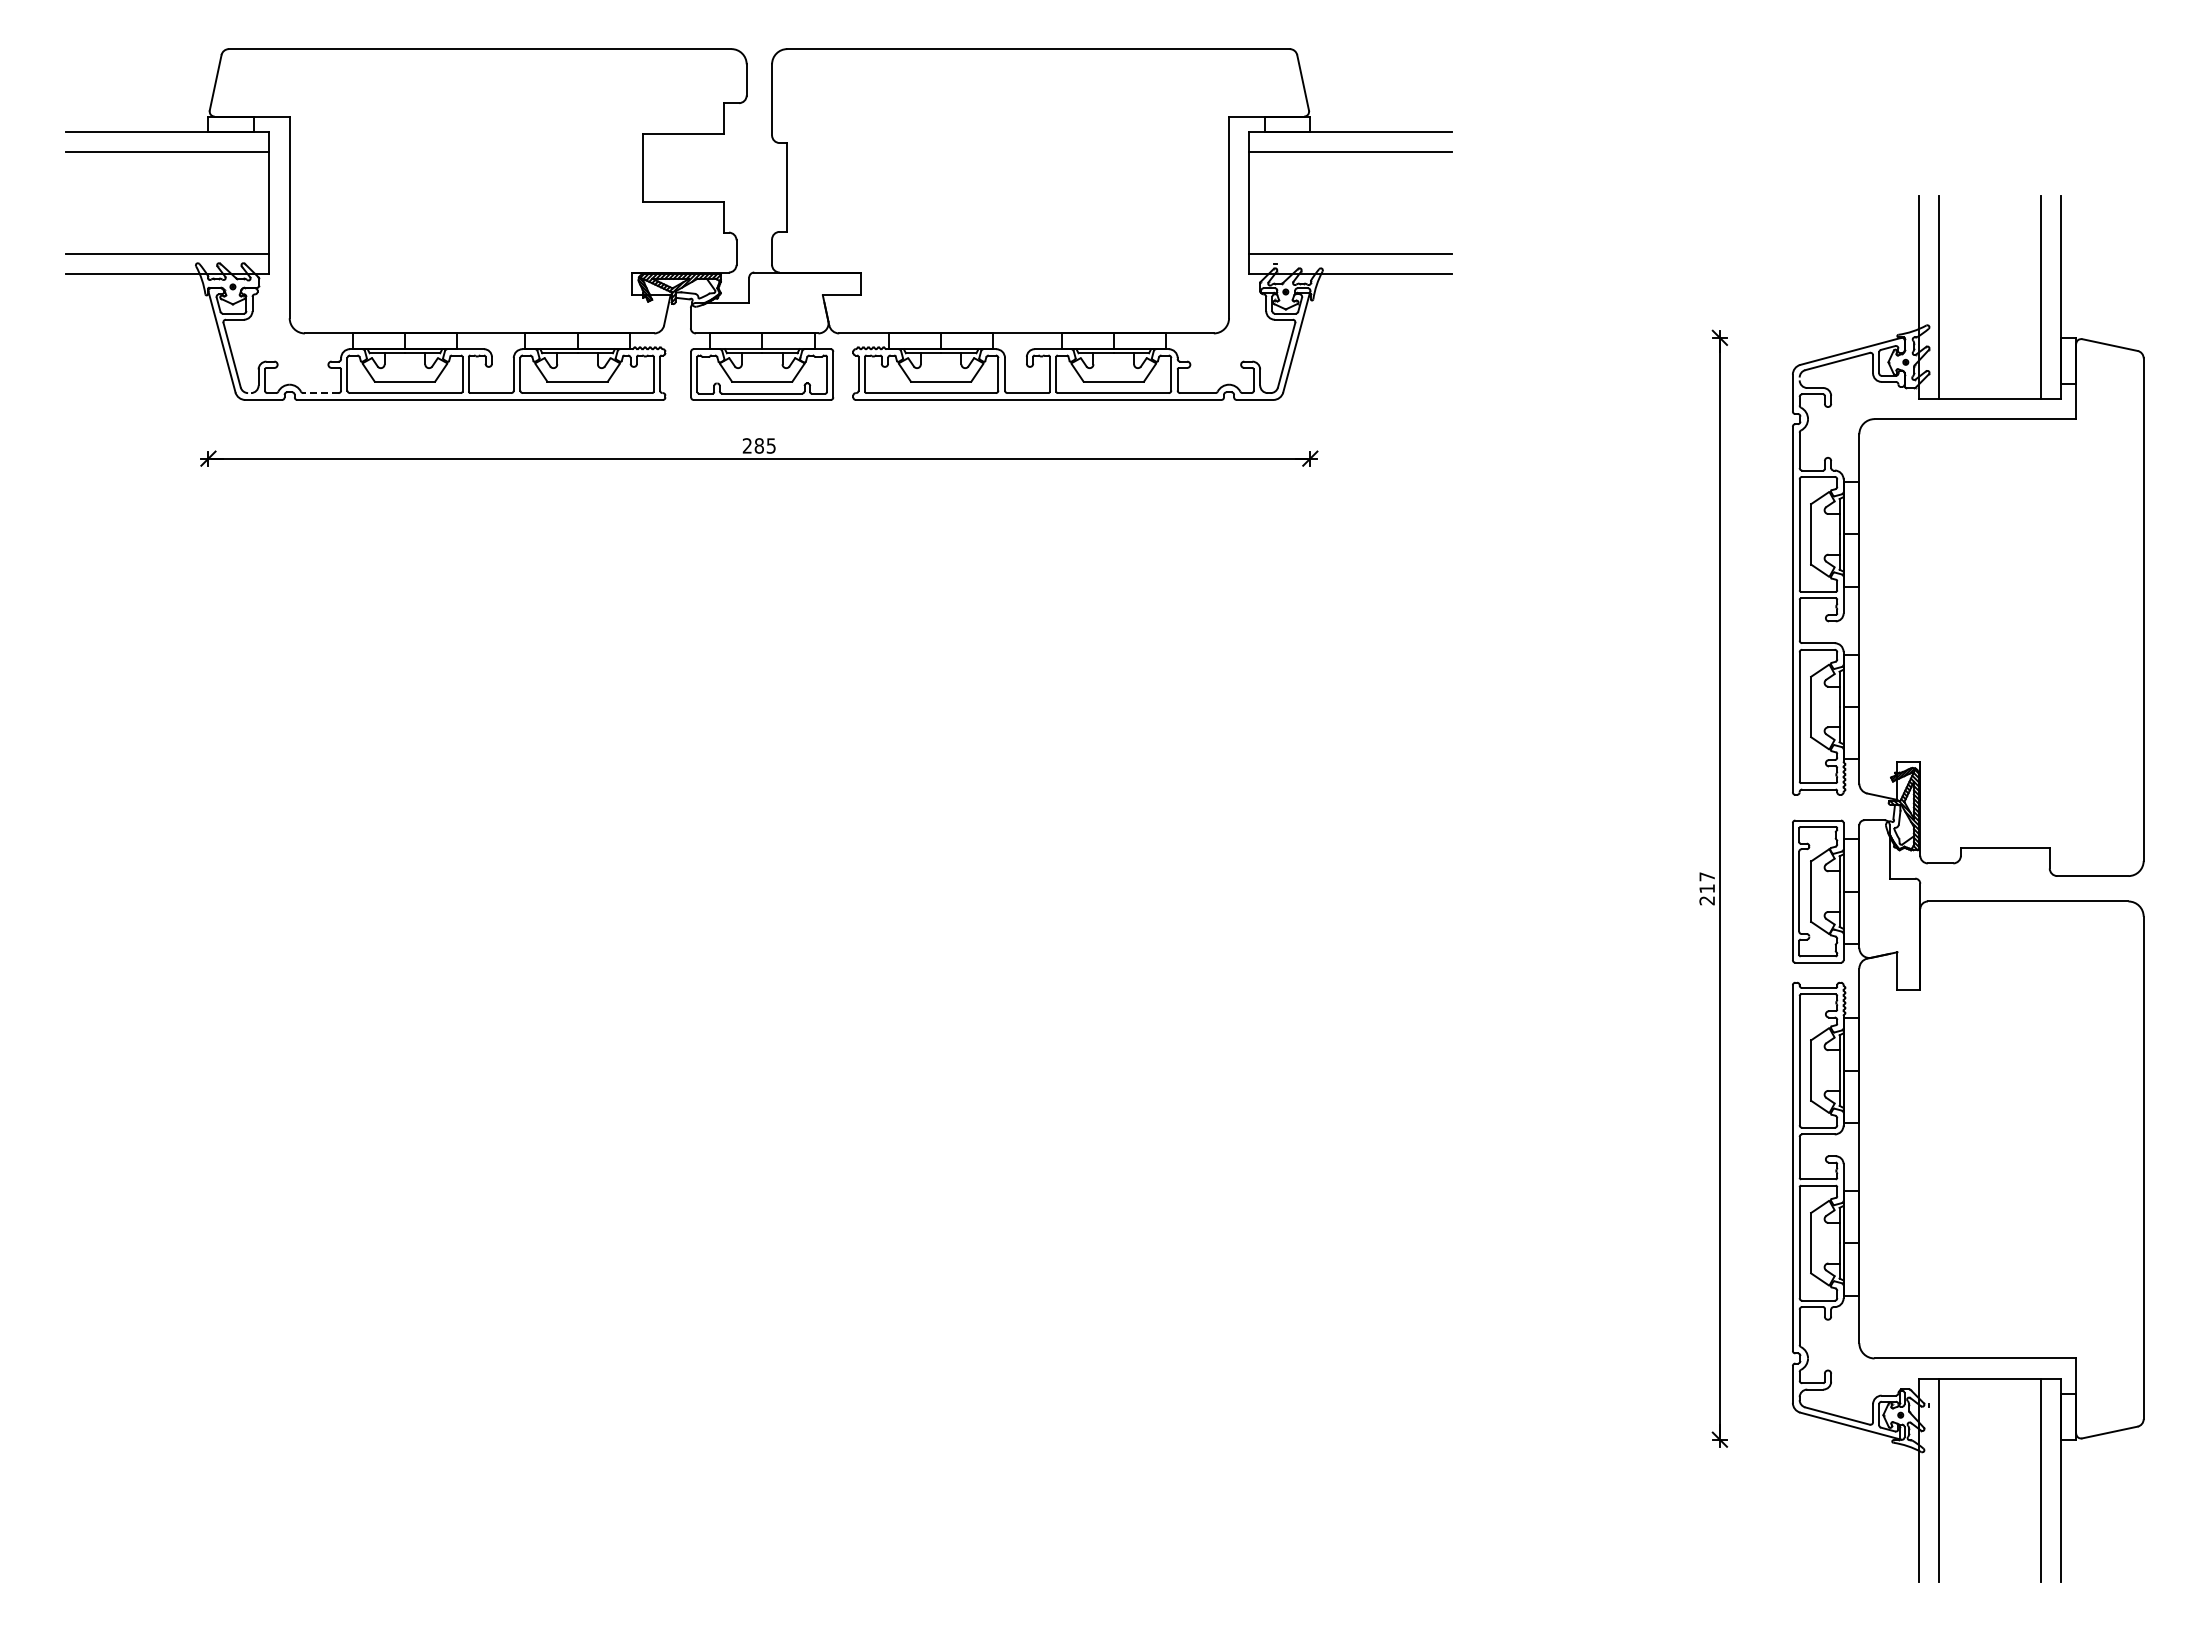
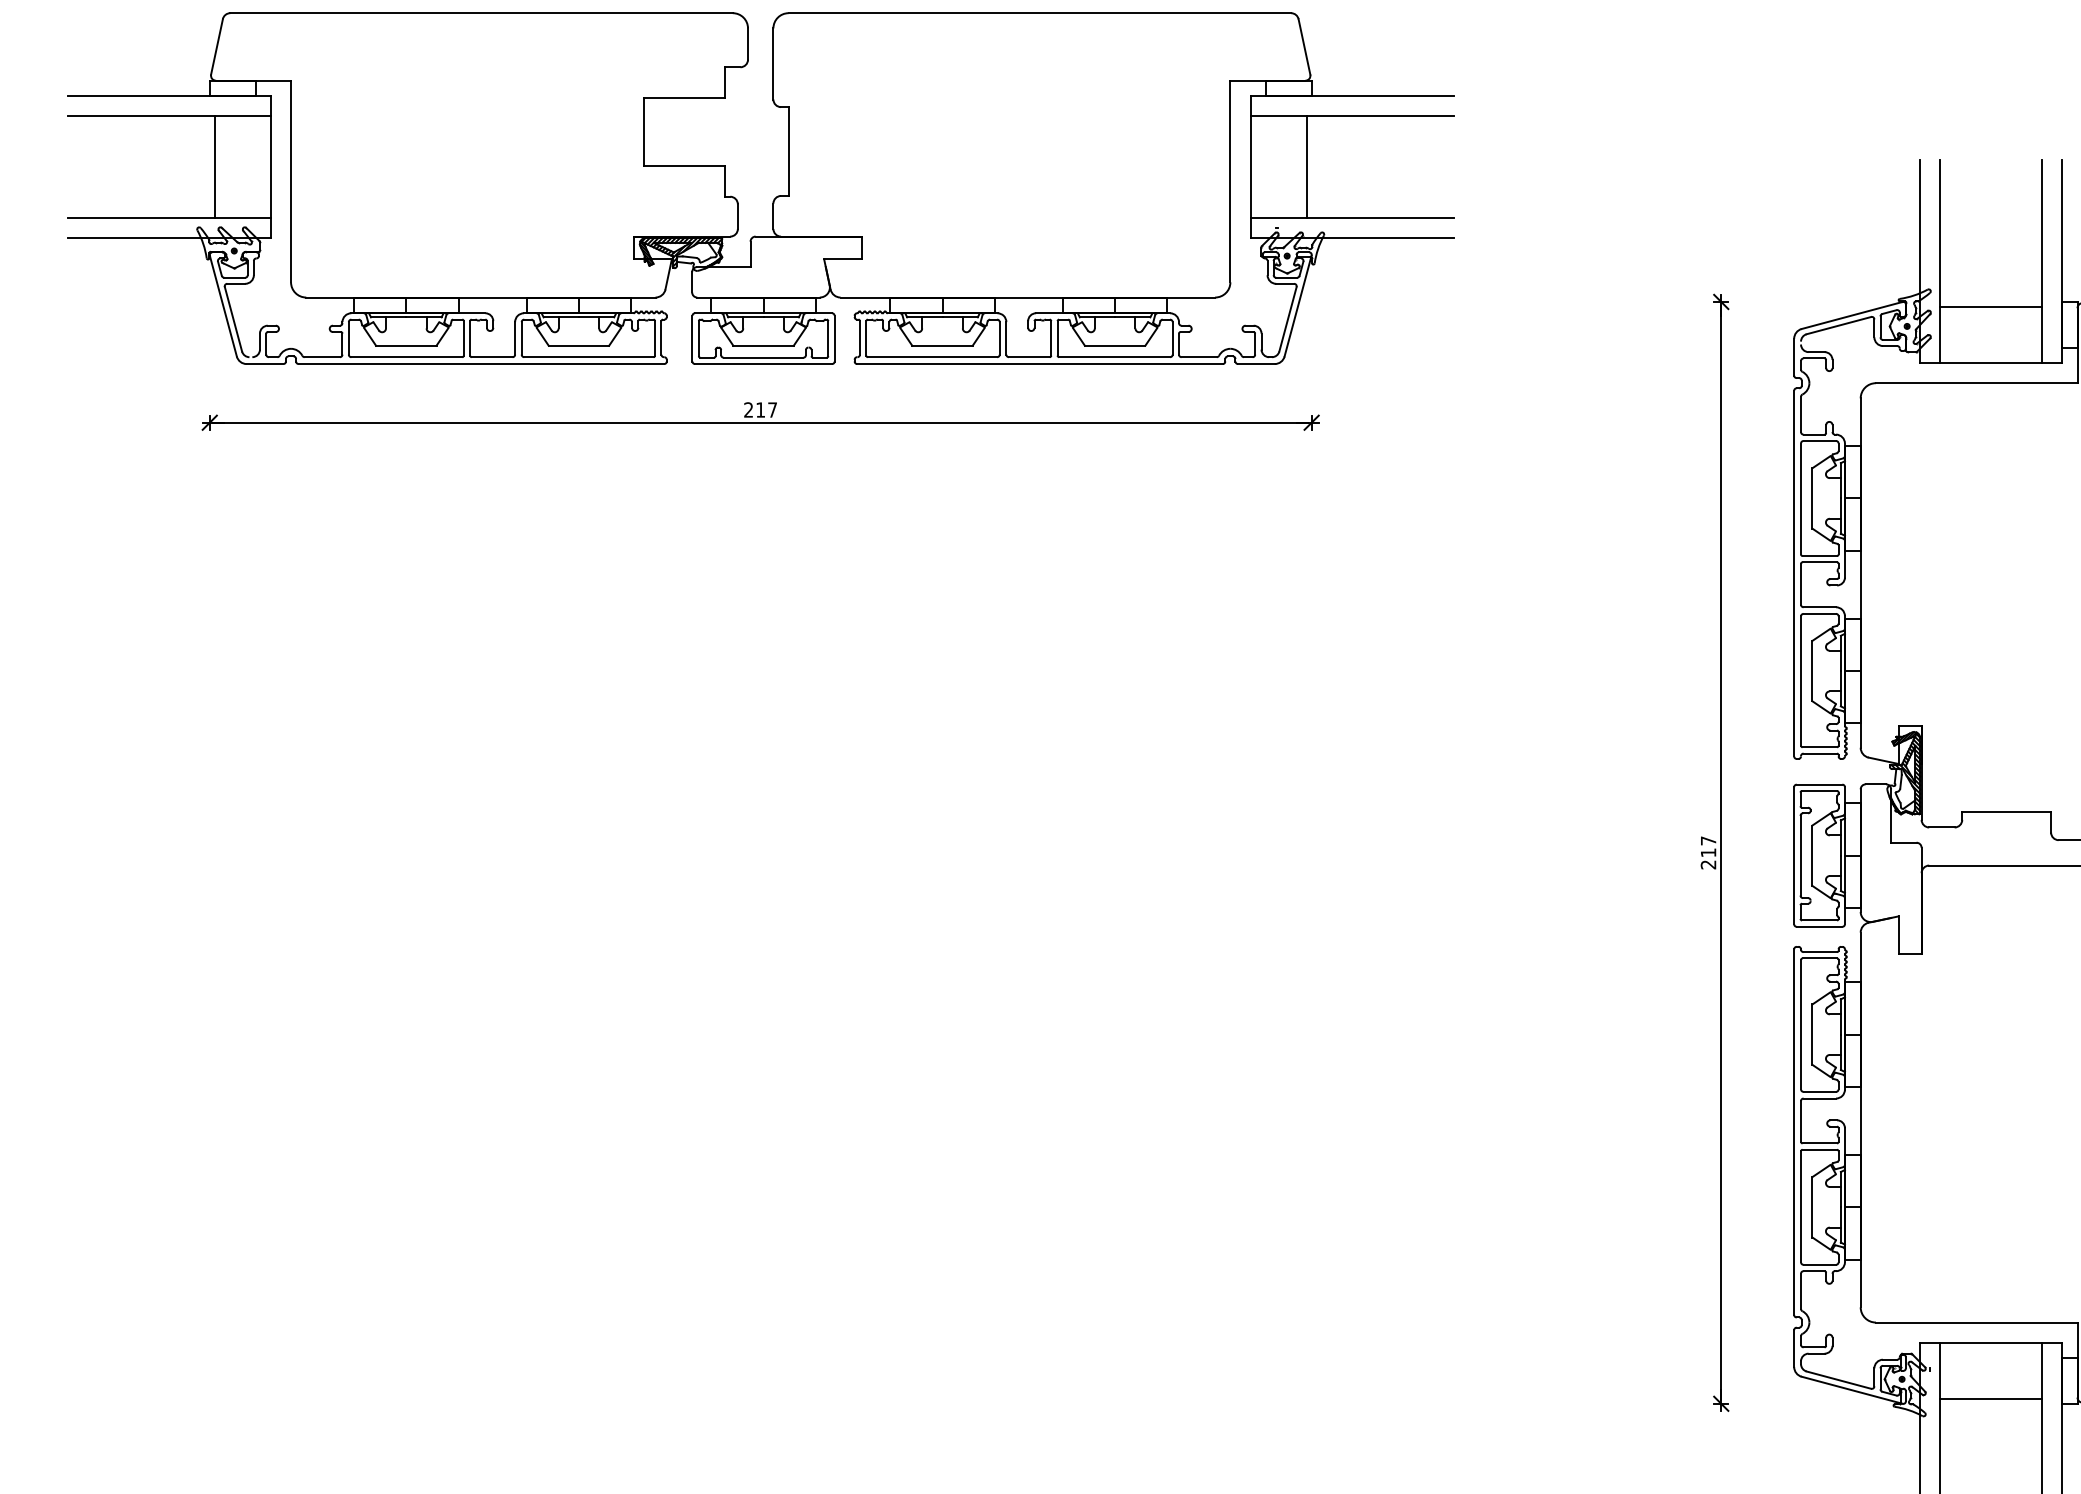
line: (213, 202) -> (214, 166), added
line: (1305, 202) -> (1306, 166), added
line: (1989, 342) -> (1990, 306), added
line: (320, 393) -> (321, 357), dashed -> solid
text: (764, 445) -> (765, 409), 285 -> 217
line: (1989, 1434) -> (1990, 1398), added

